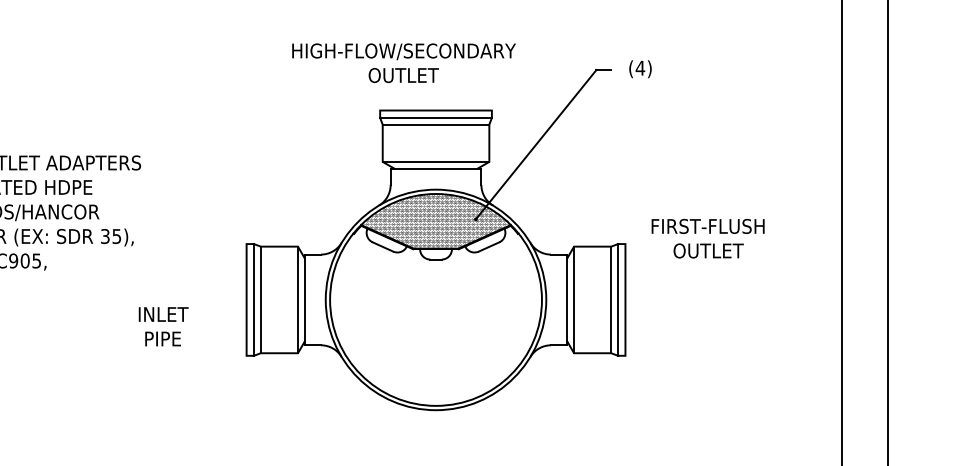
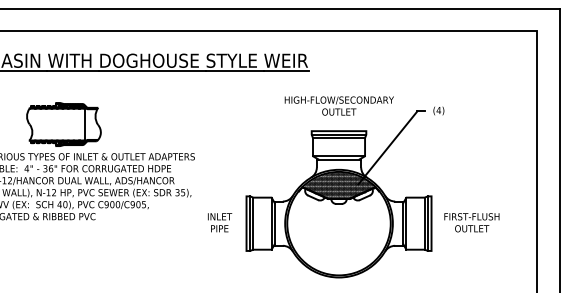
text: (402, 62) -> (338, 105), moved
text: (707, 238) -> (471, 222), moved
text: (164, 326) -> (220, 222), moved

